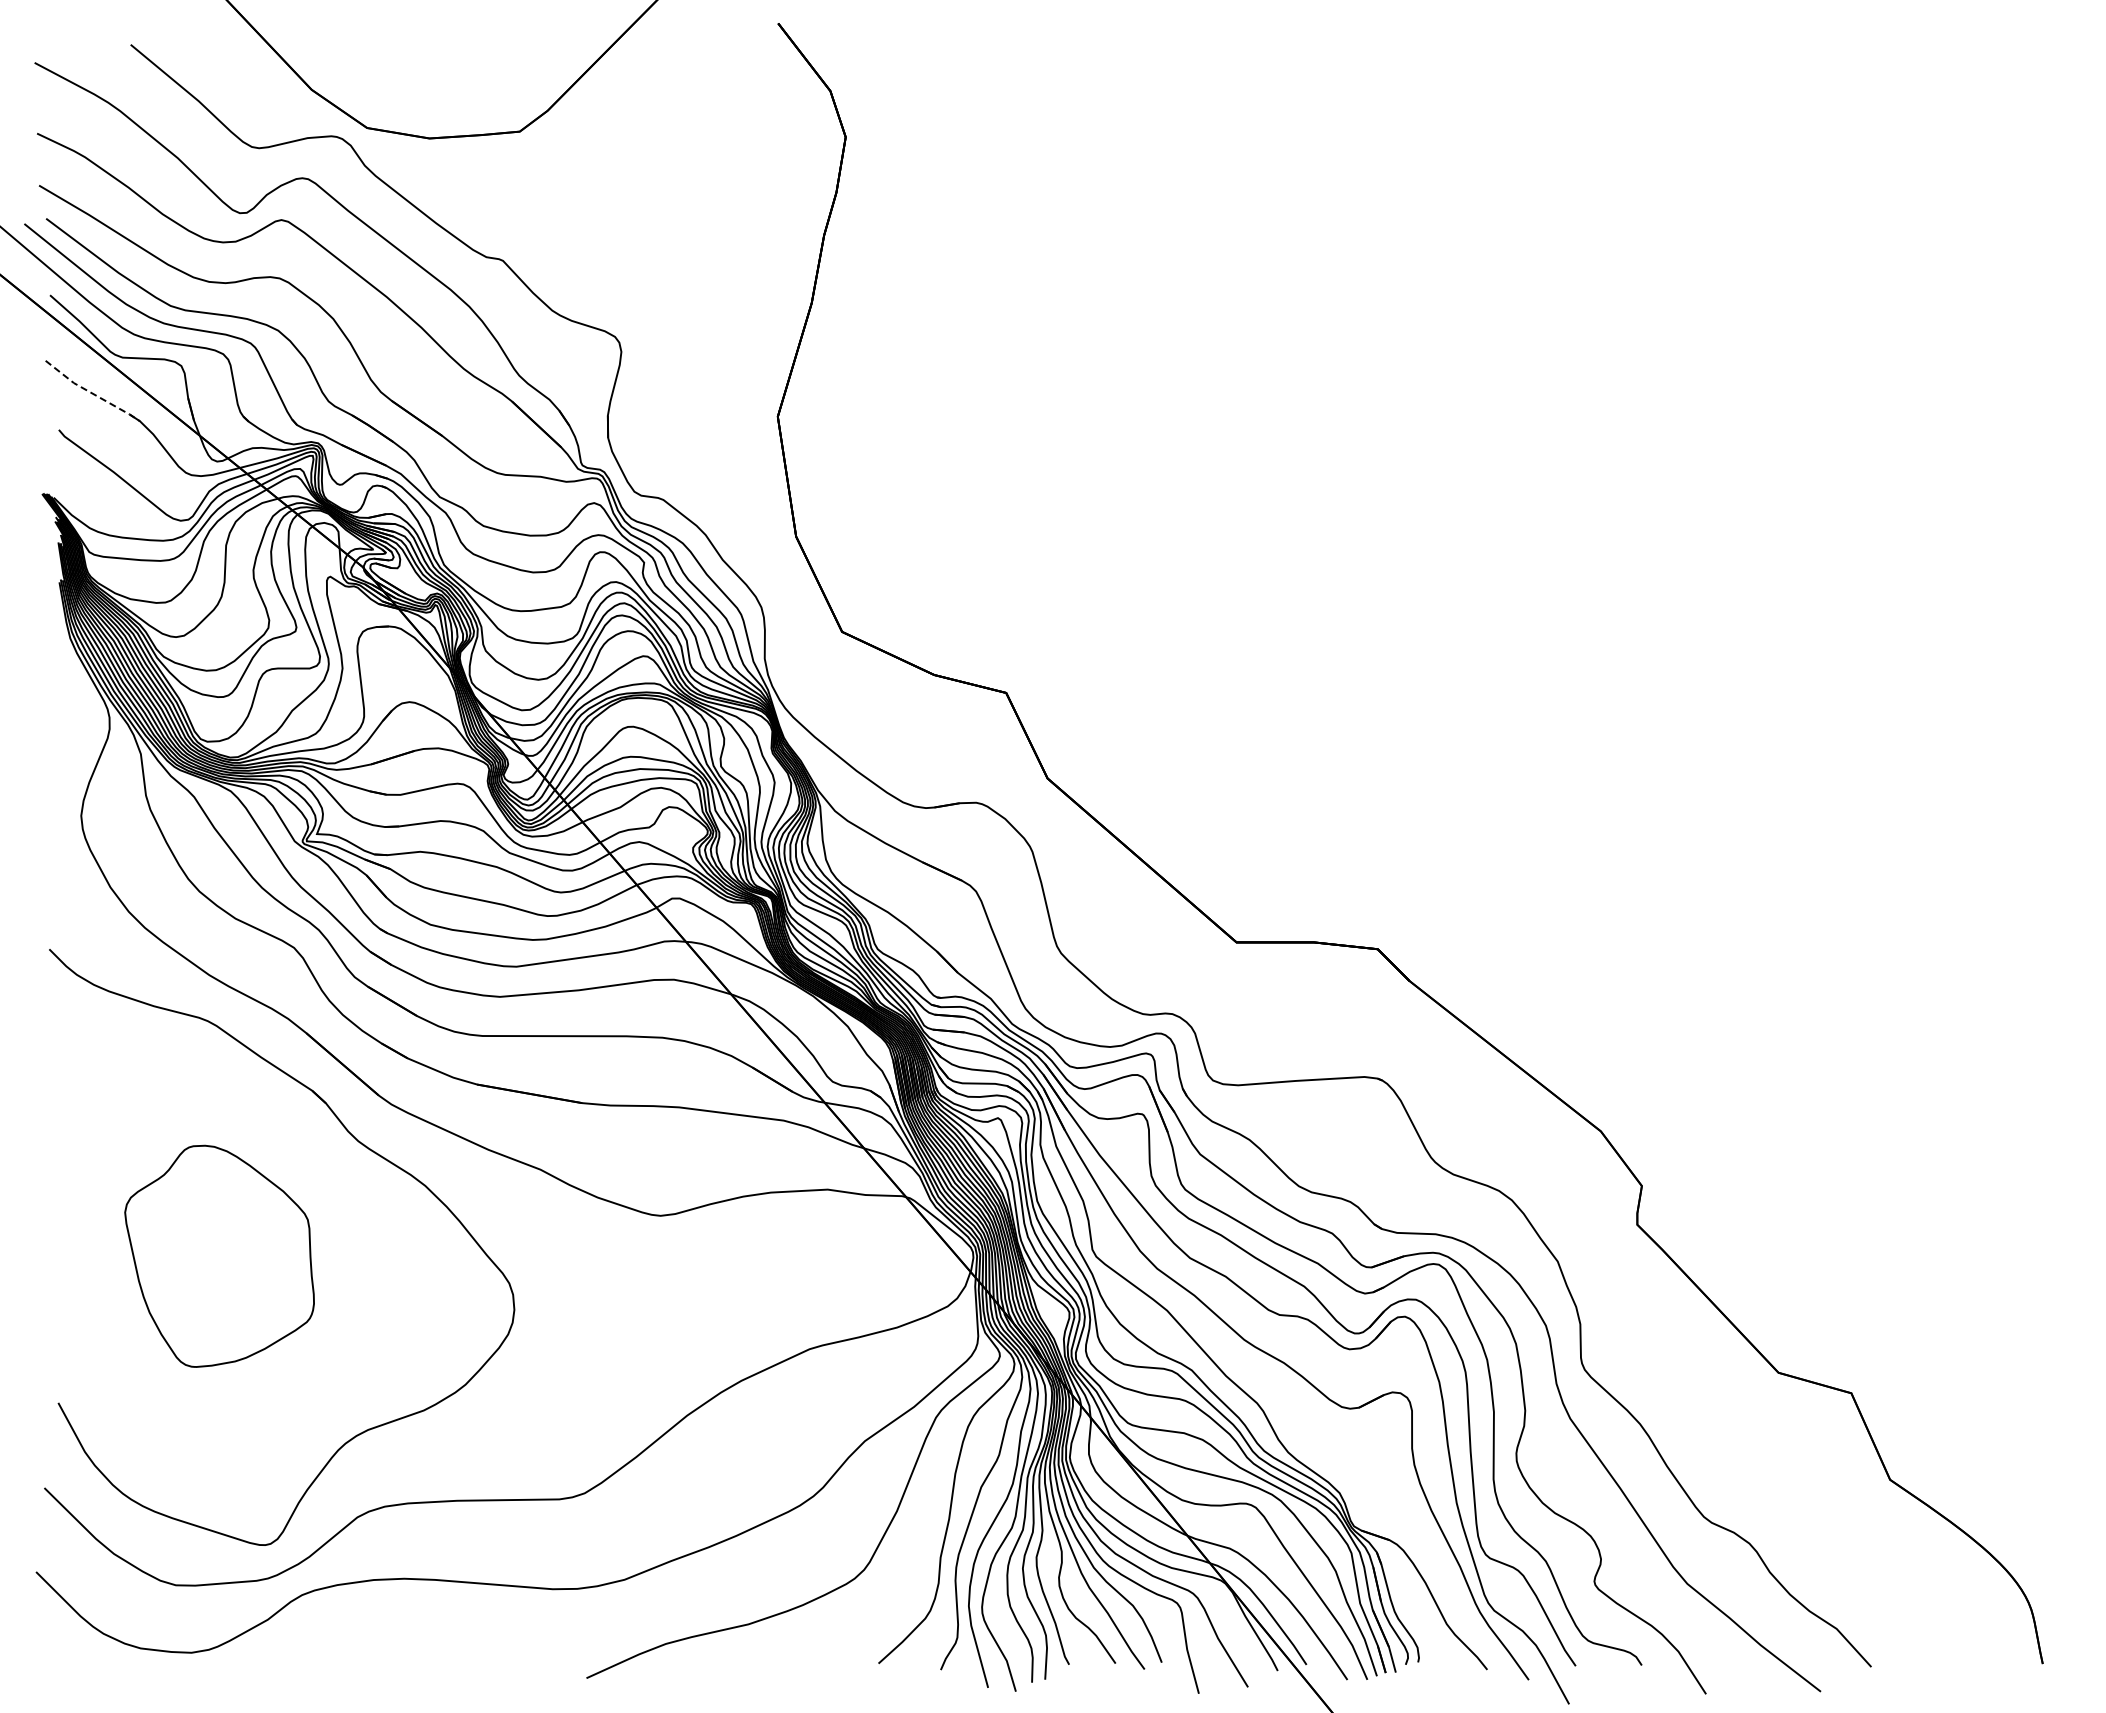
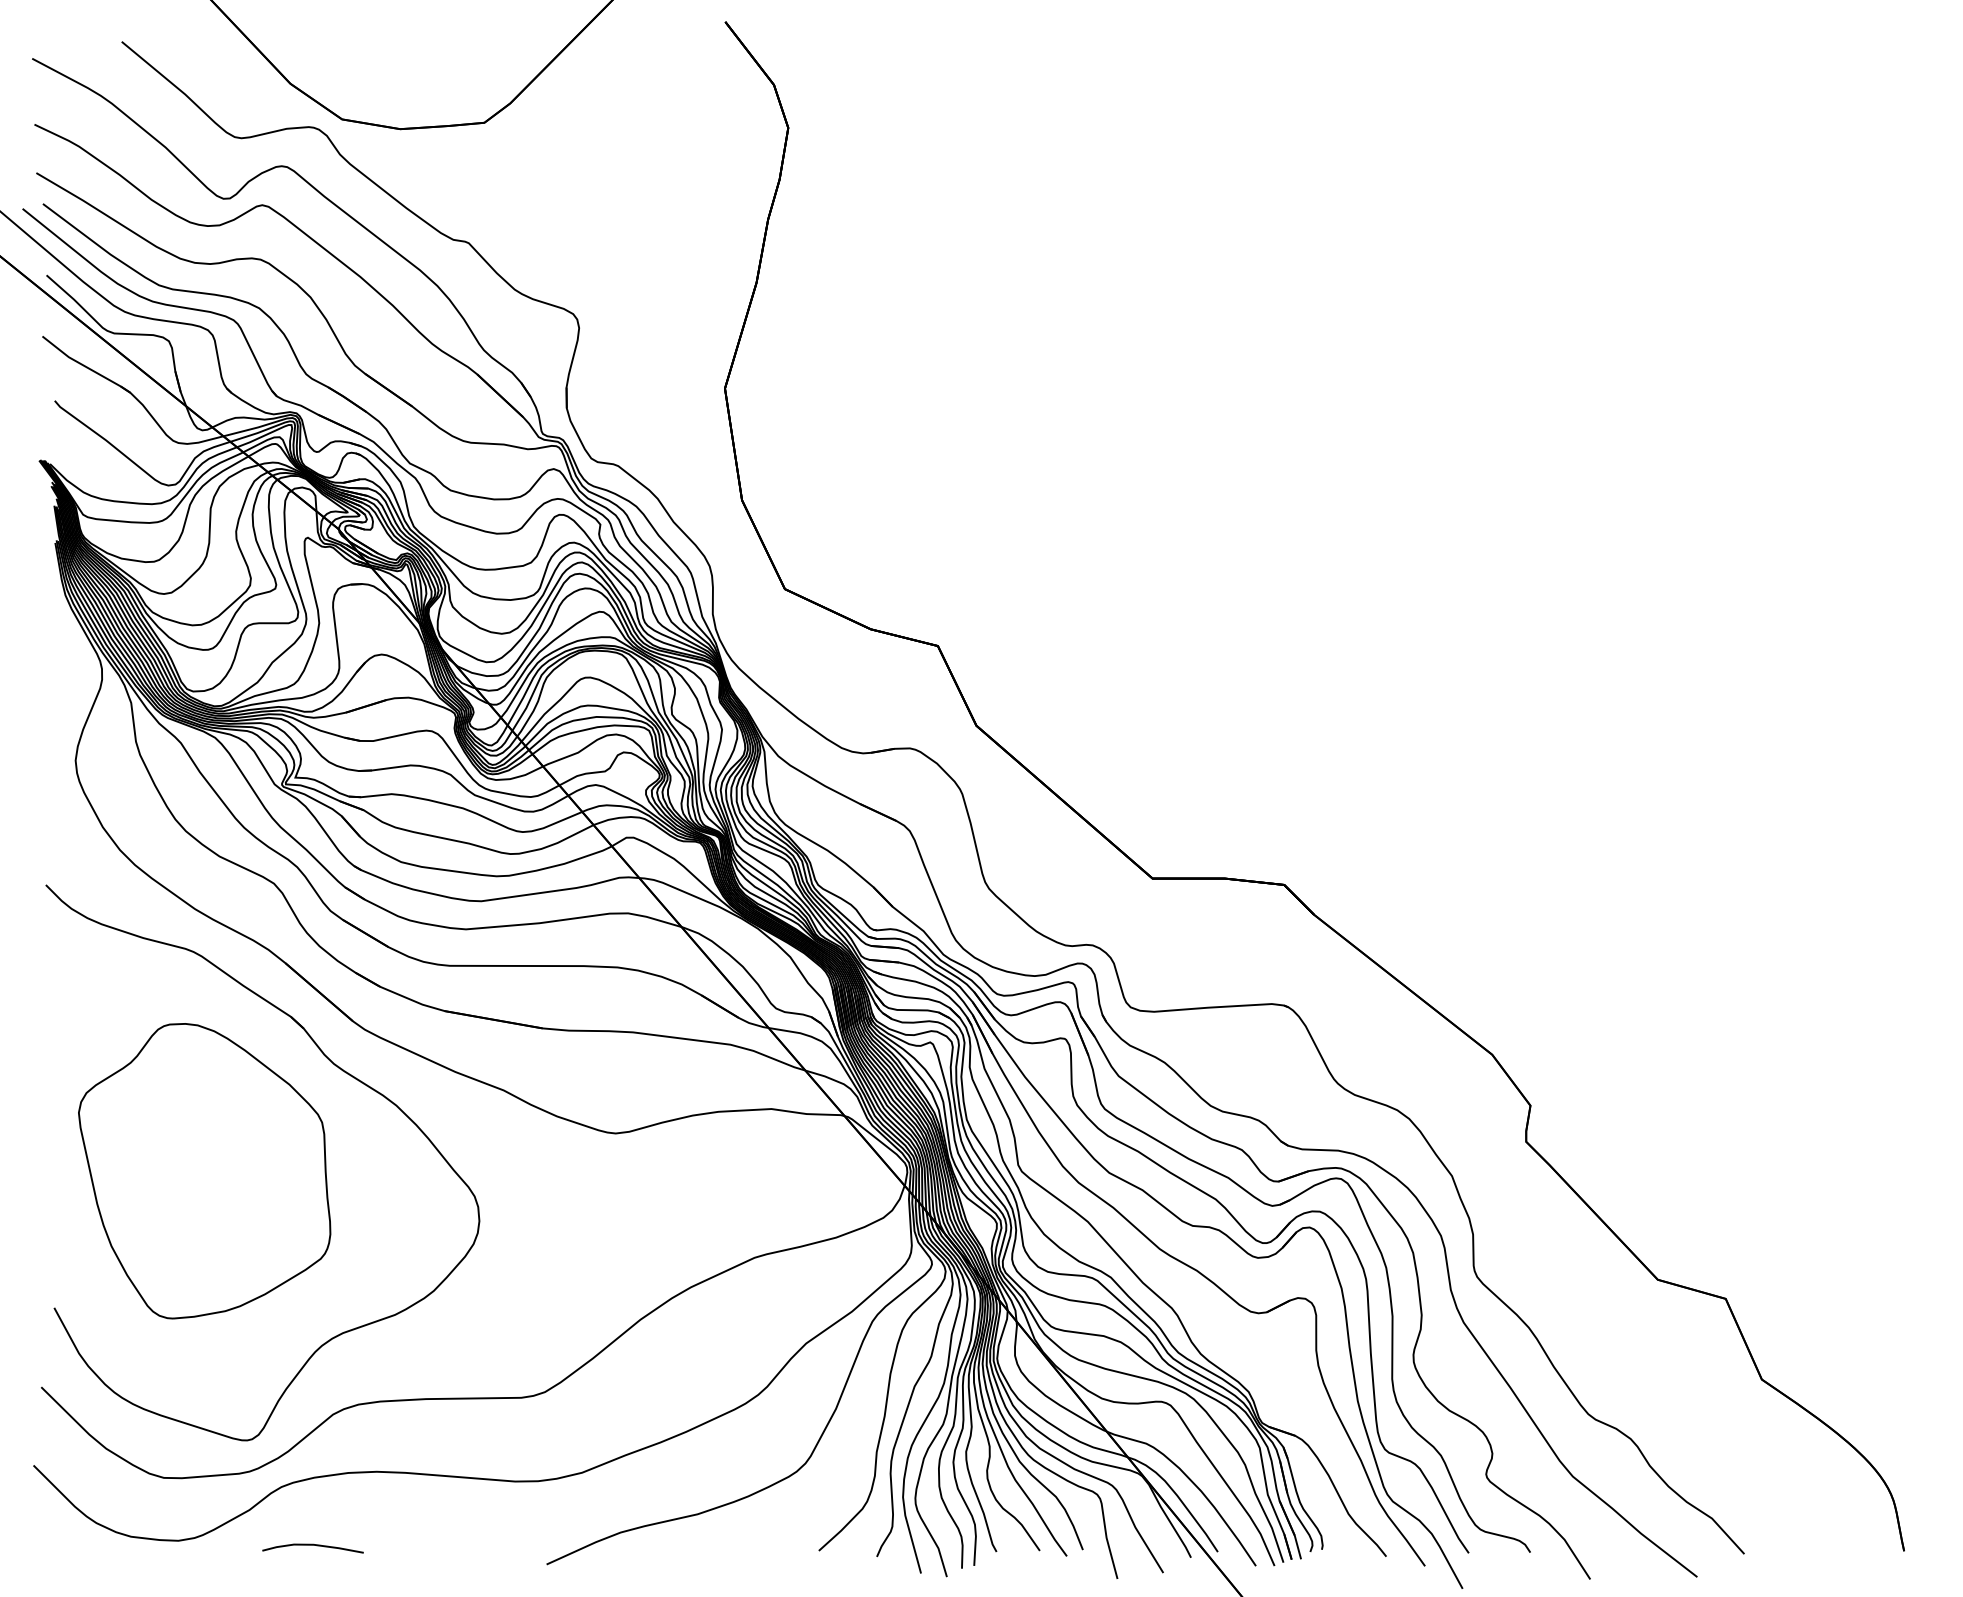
line: (91, 392) -> (85, 365), dashed -> solid
part: (219, 1256) -> (204, 1171), size x1.43
curve: (337, 1658) -> (314, 1546), added

